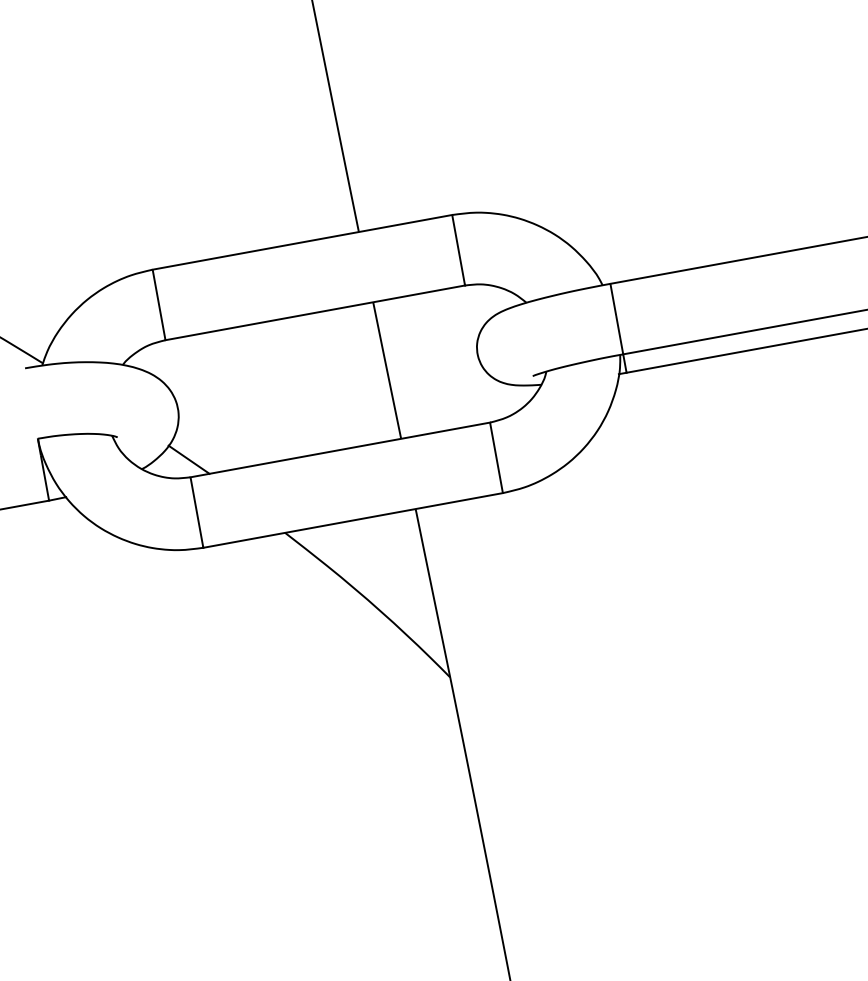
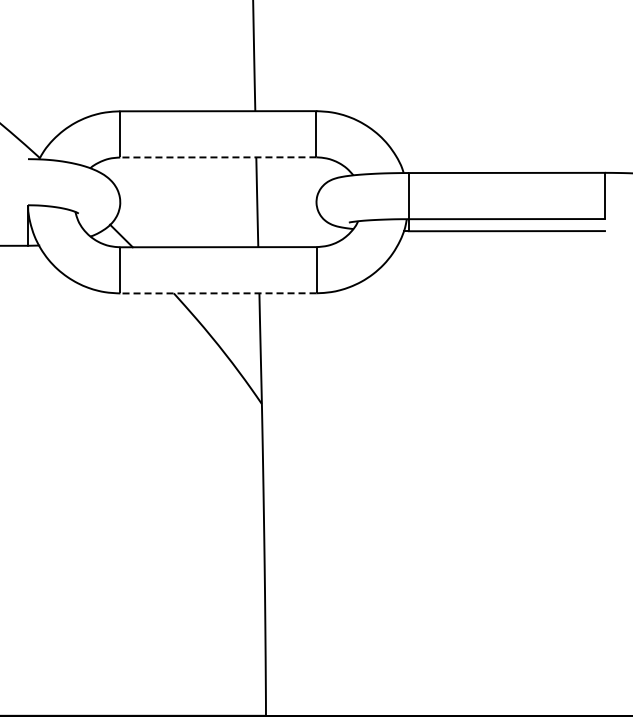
line: (313, 313) -> (217, 157), solid -> dashed
line: (351, 520) -> (217, 293), solid -> dashed

